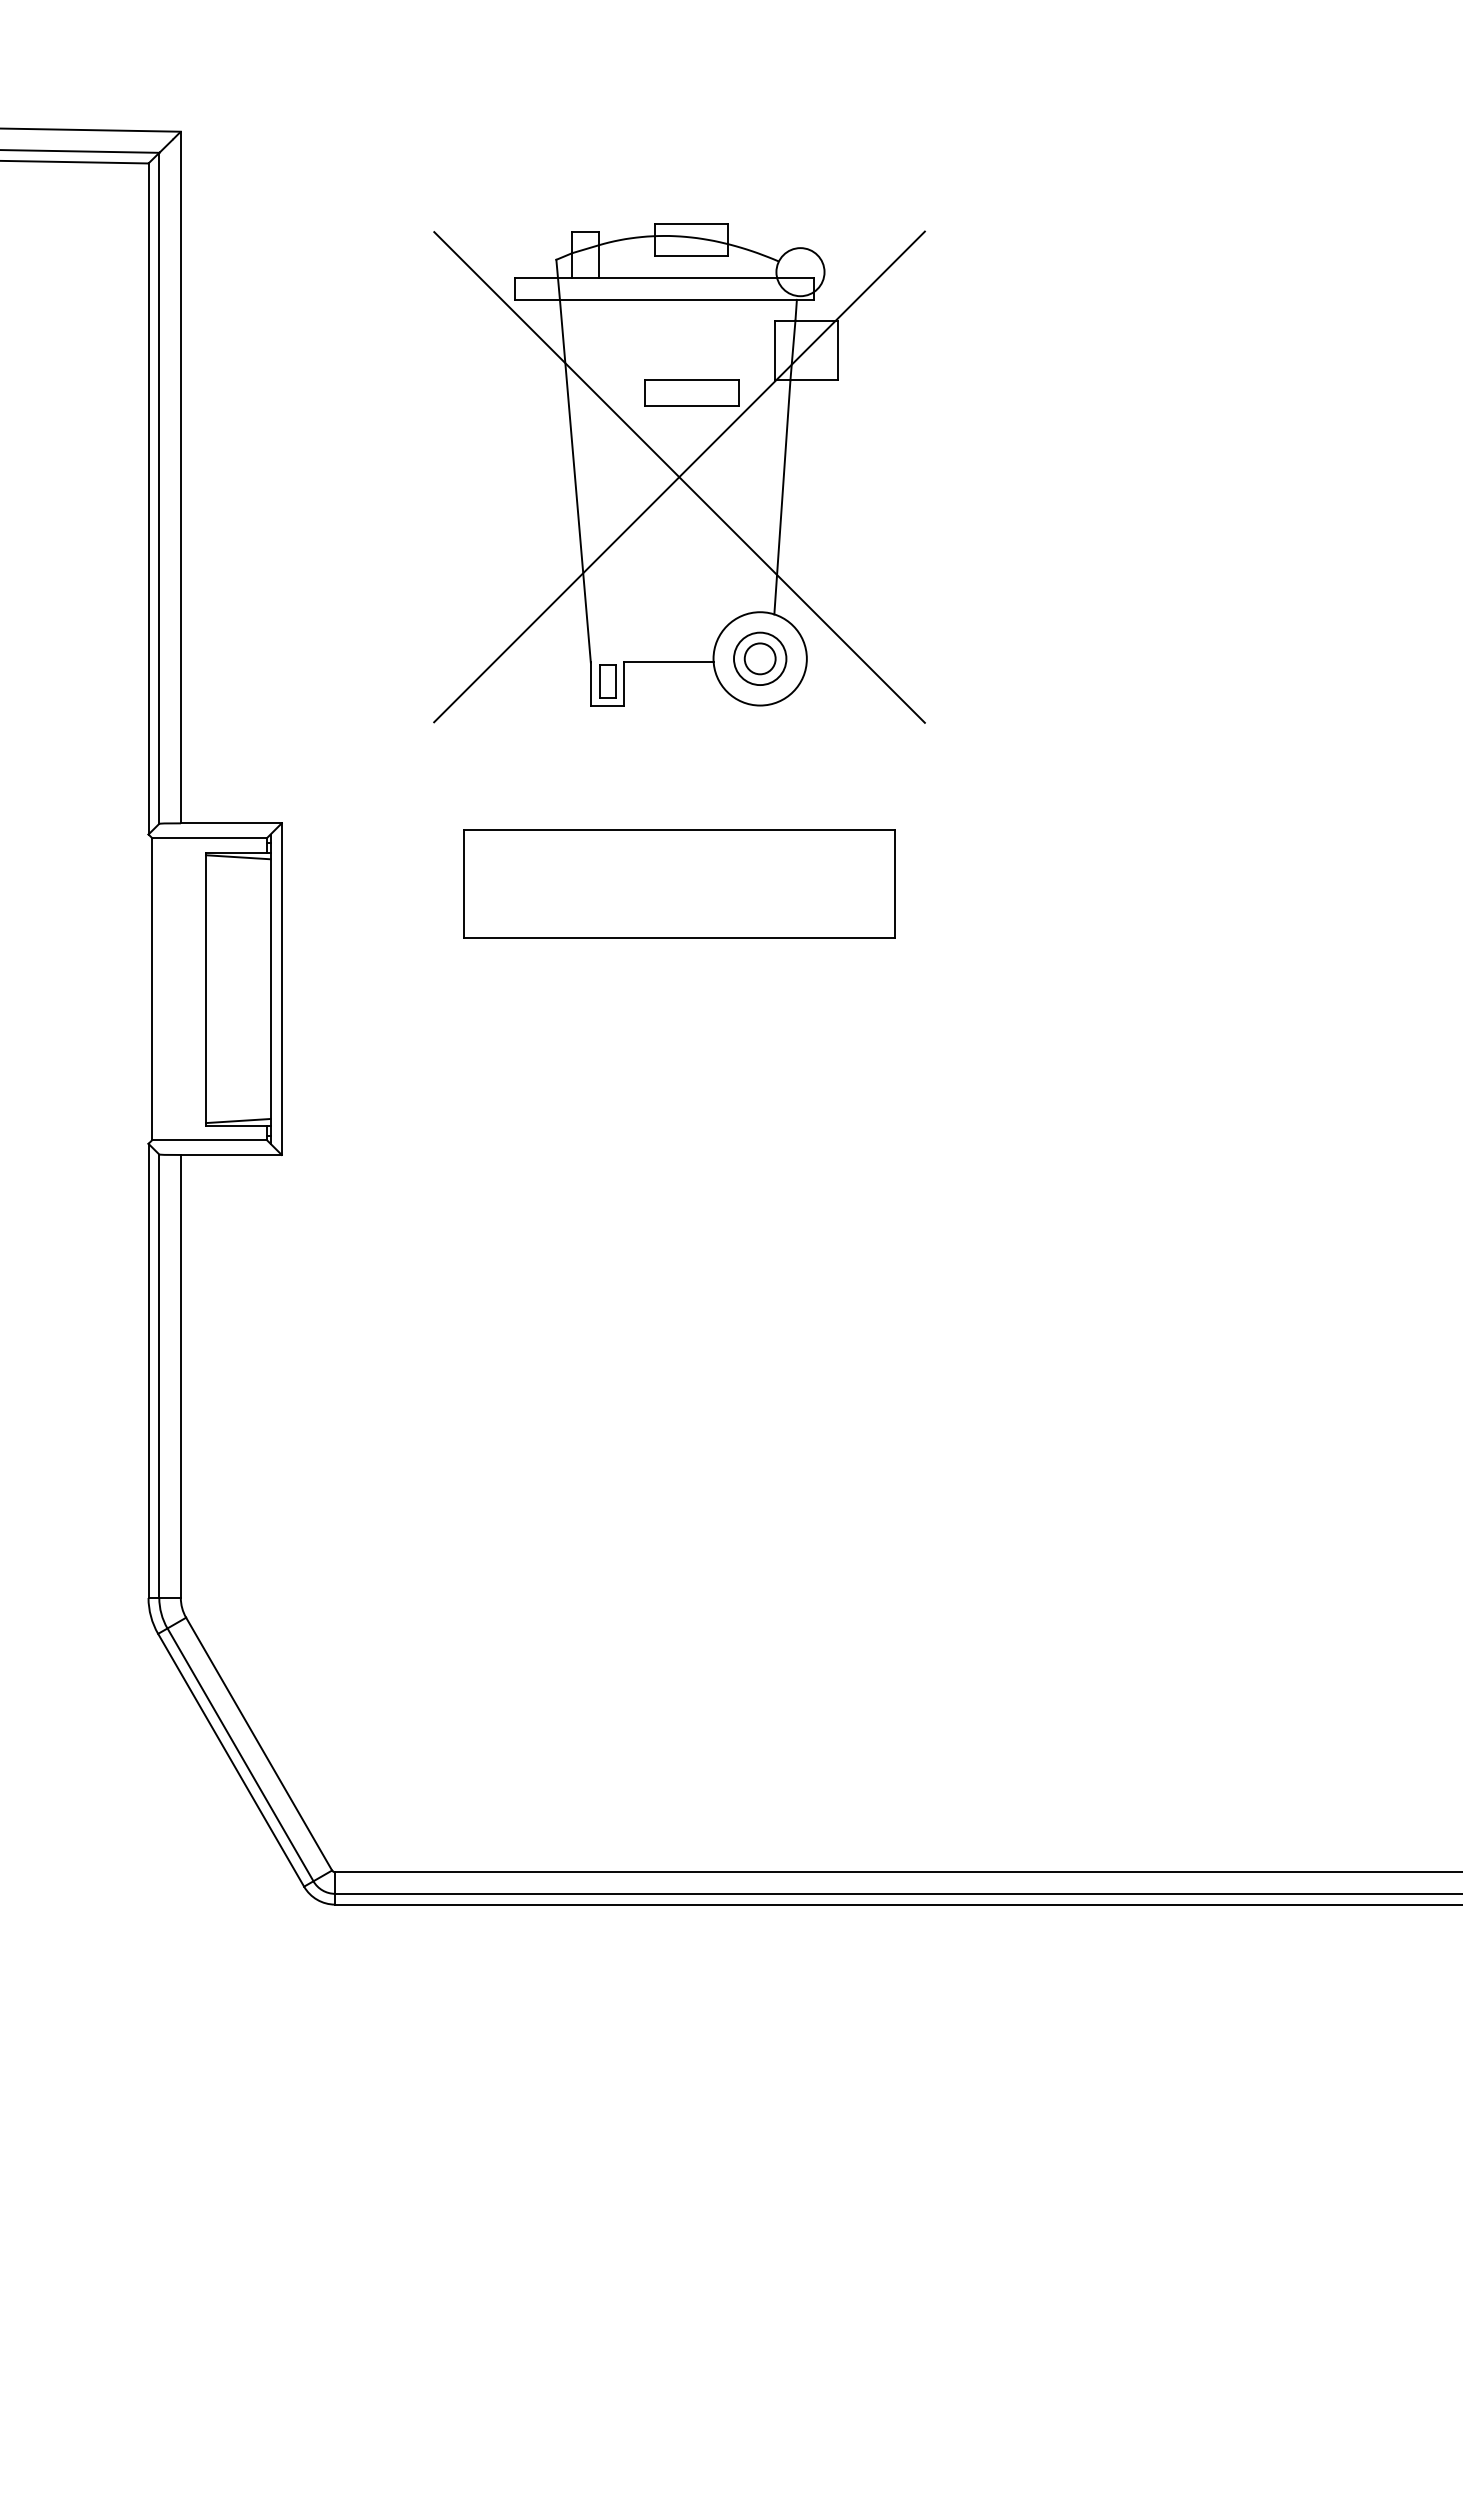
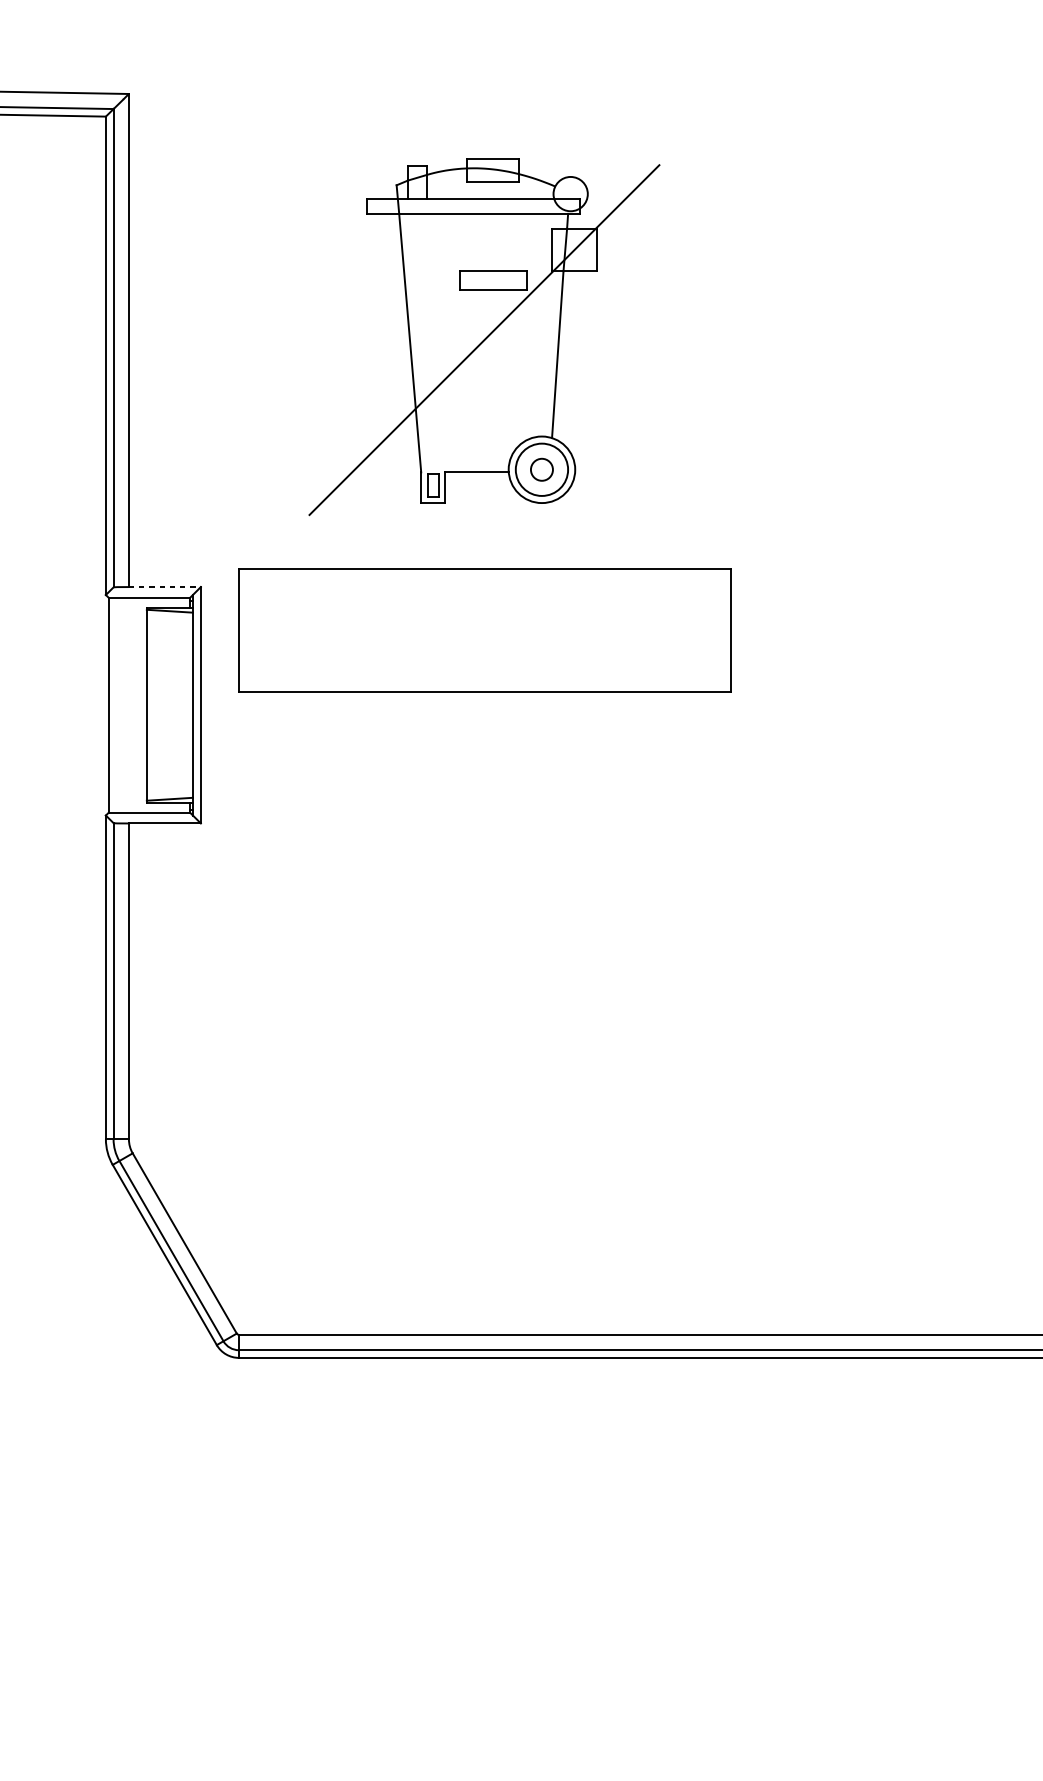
line: (679, 477) -> (484, 340), removed
circle: (760, 658) -> (542, 469), size x1.4
line: (231, 823) -> (165, 587), solid -> dashed
part: (679, 883) -> (484, 629), size x1.6

